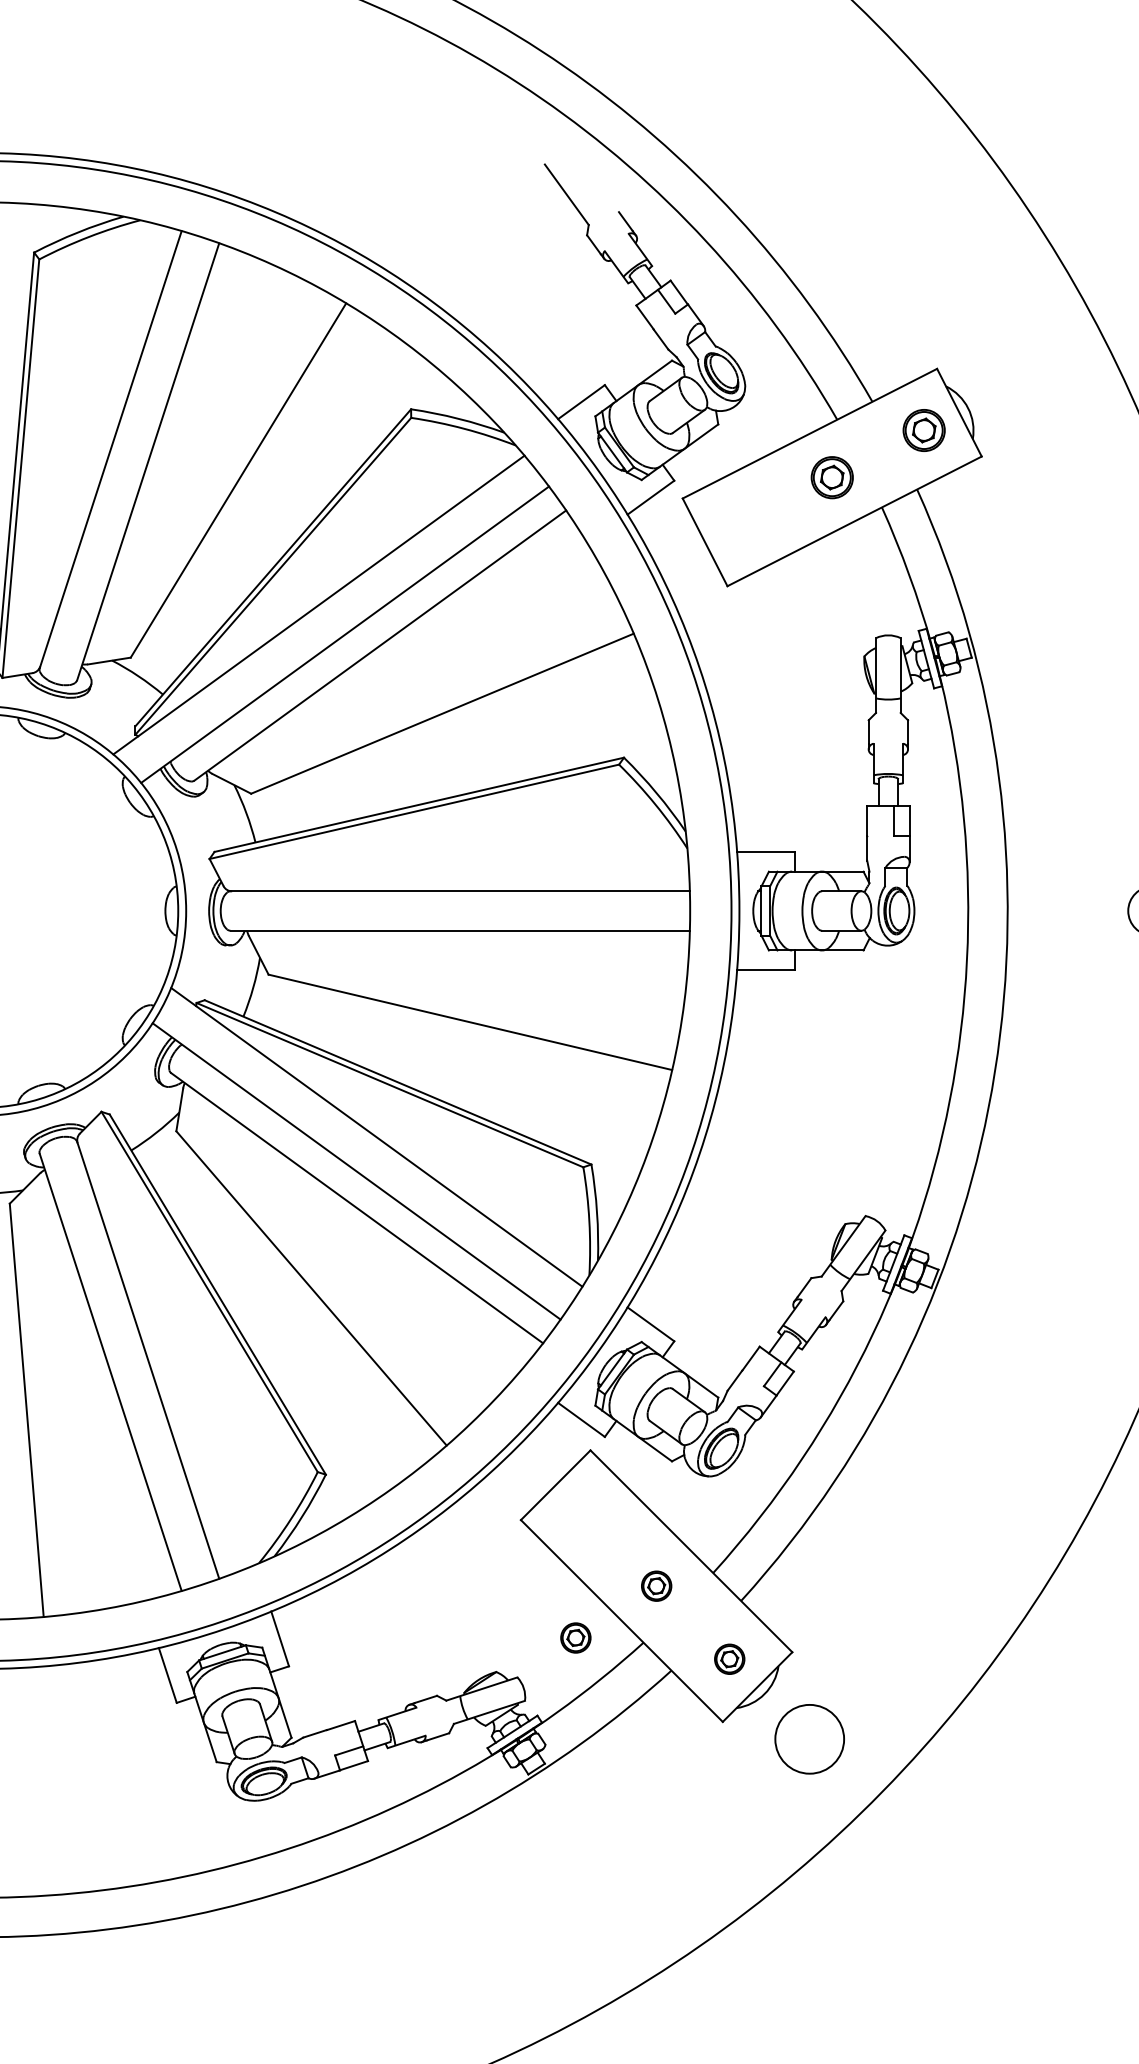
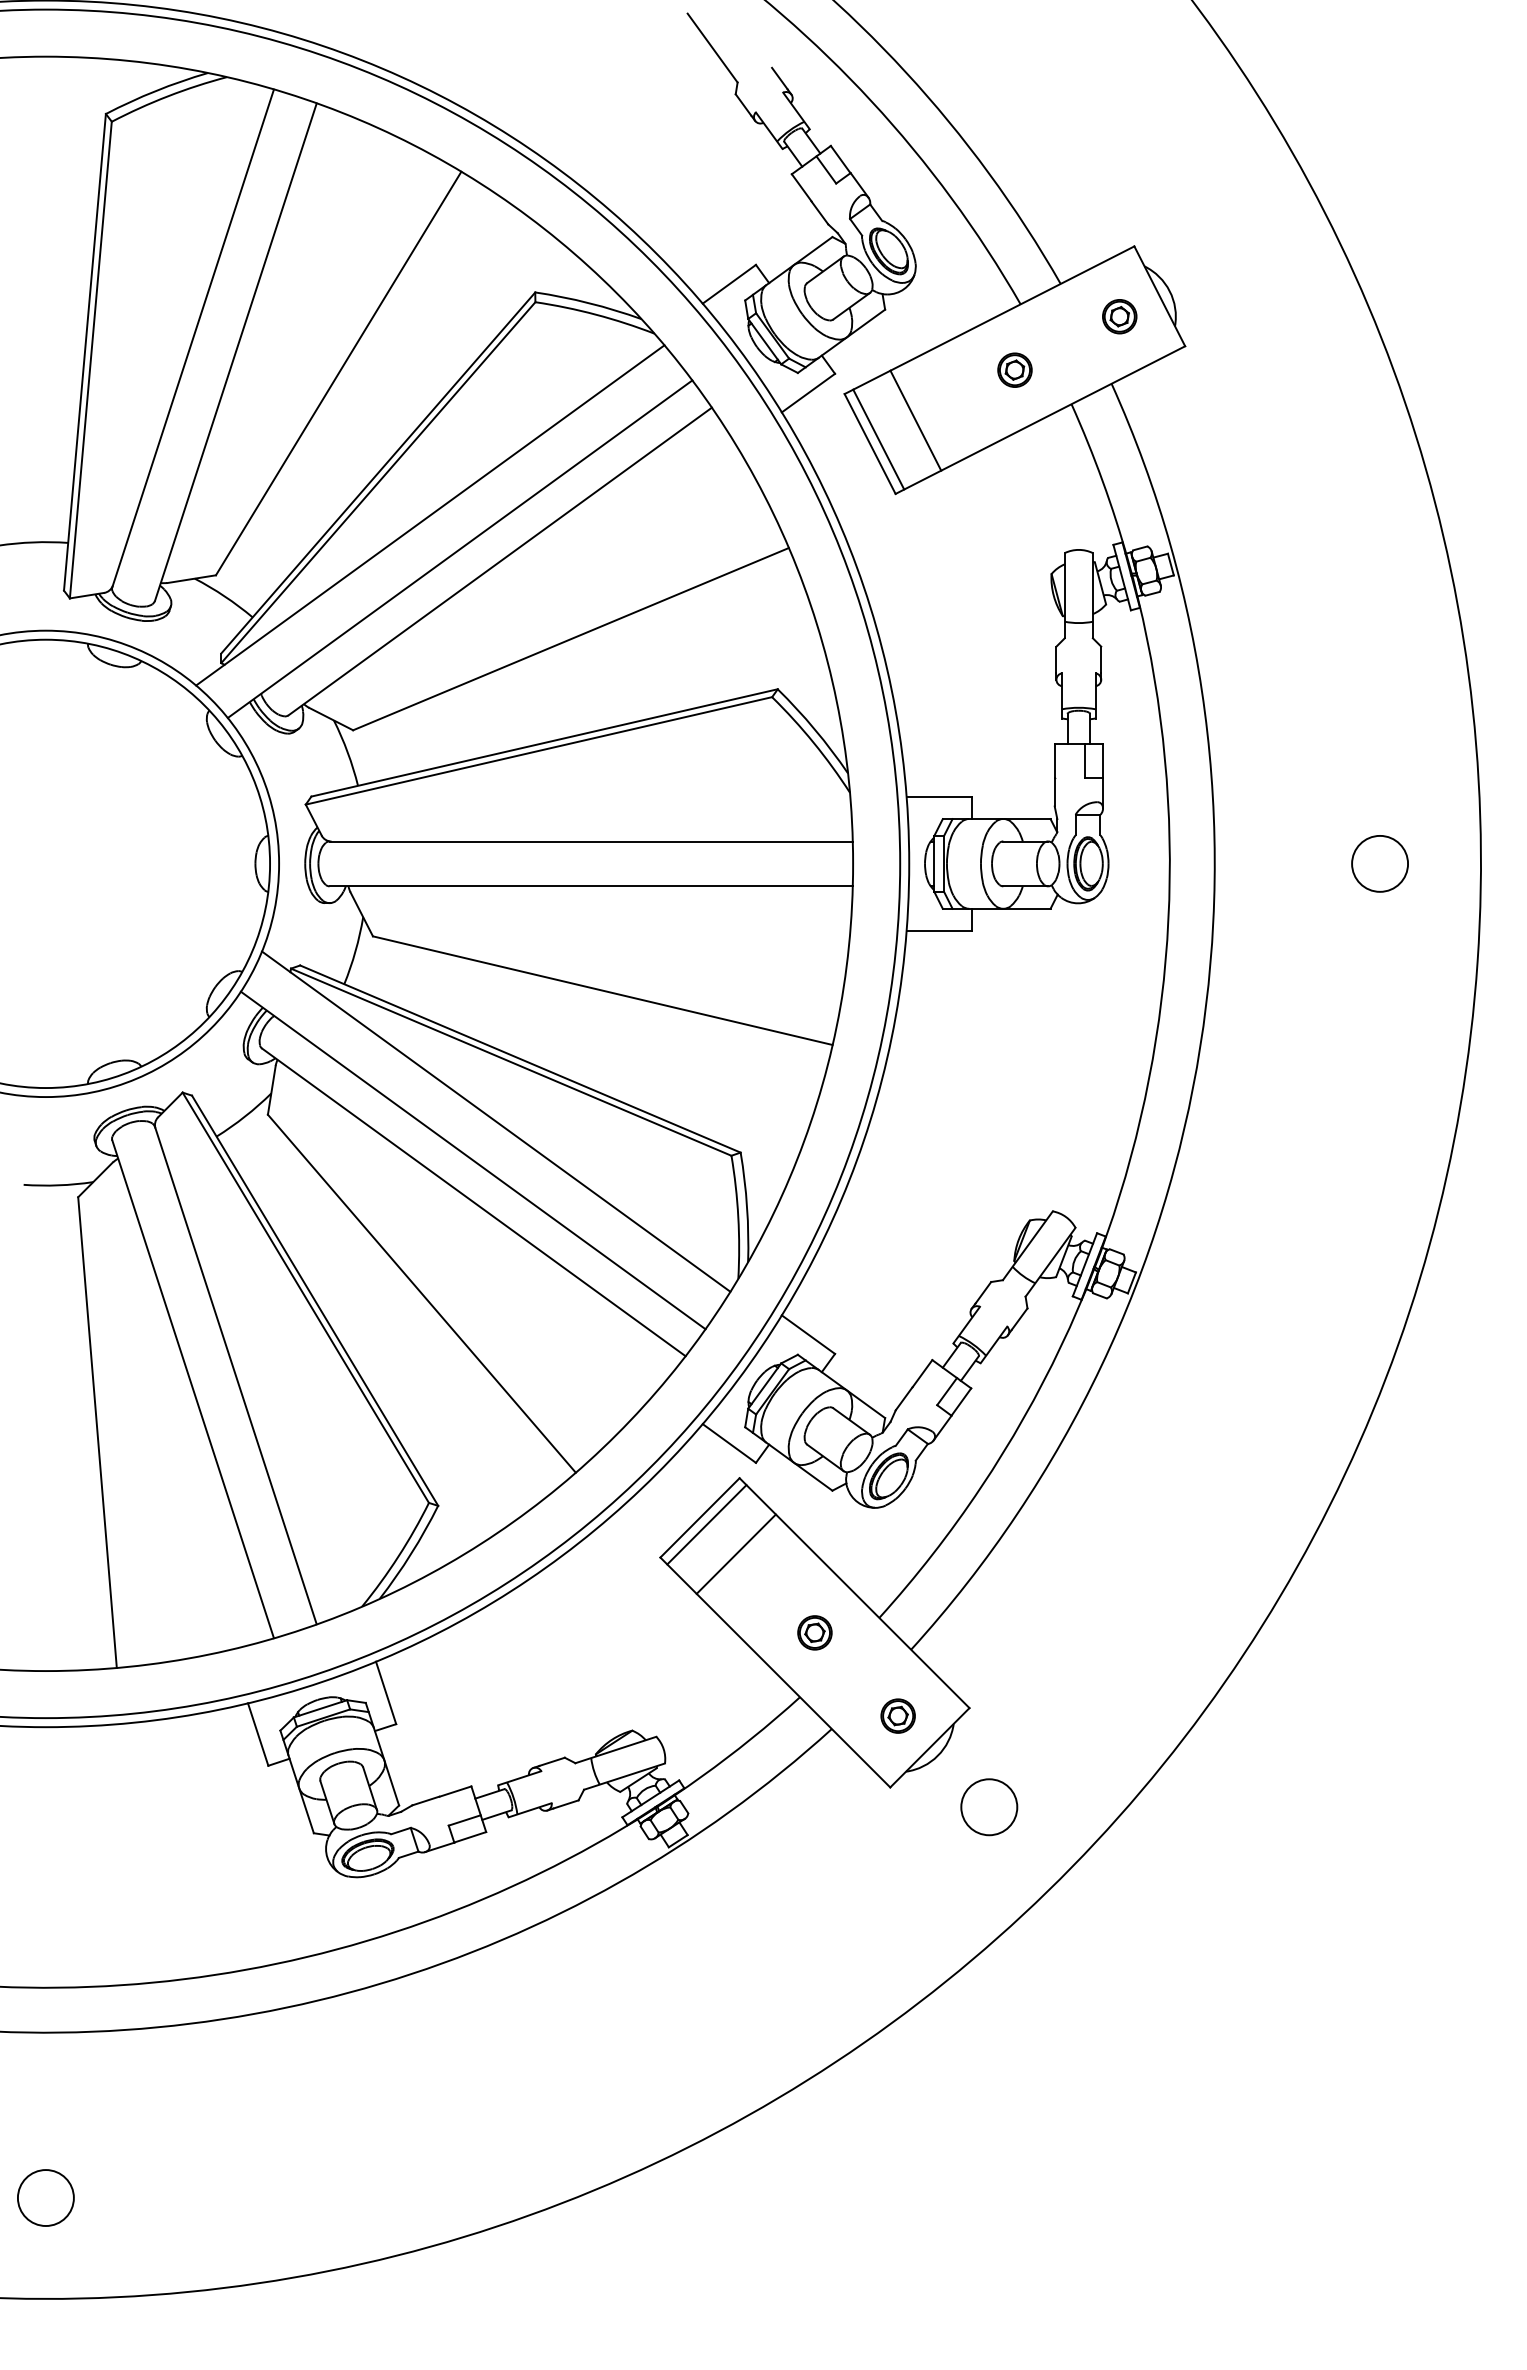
part: (924, 430) -> (1119, 316), size x0.71
part: (831, 476) -> (1014, 369), size x0.71
line: (744, 521) -> (915, 420), added
line: (712, 538) -> (878, 439), added
line: (561, 1491) -> (706, 1524), added
line: (586, 1516) -> (735, 1553), added
part: (575, 1637) -> (722, 1691), removed
circle: (809, 1739) -> (989, 1807), size x0.71

